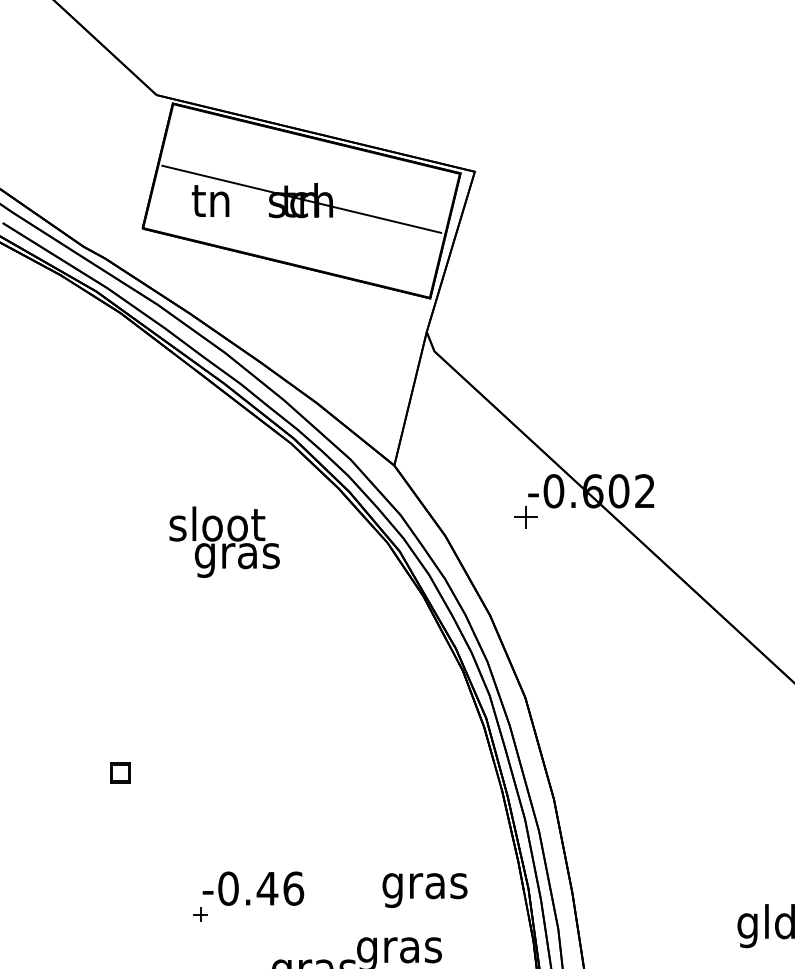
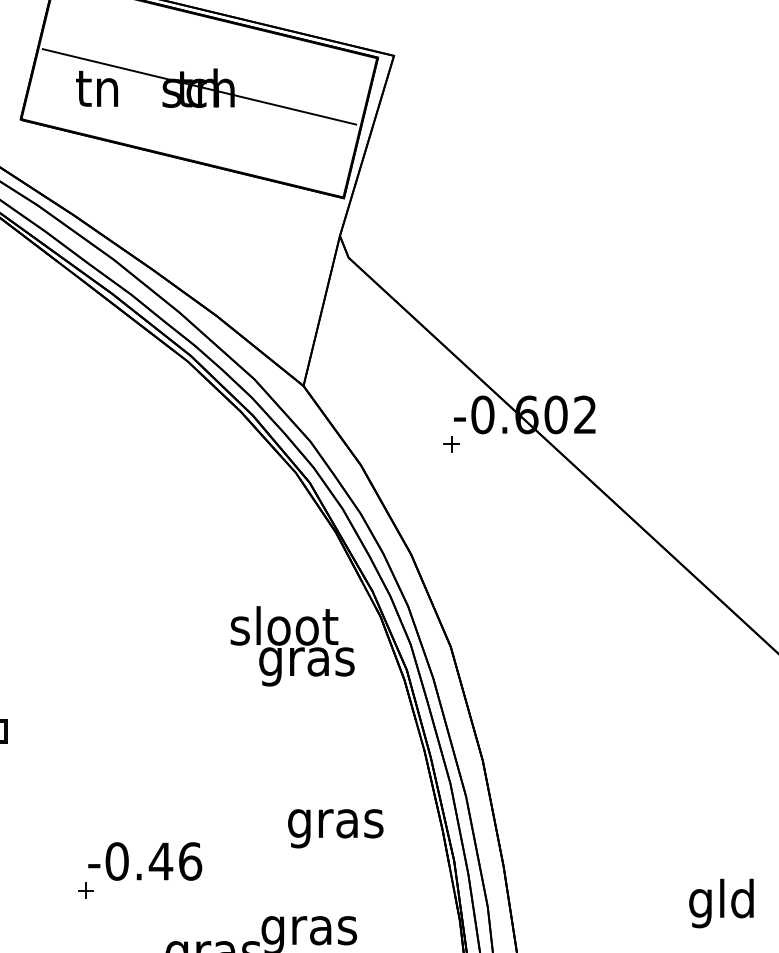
part: (526, 517) -> (452, 444), size x0.62
text: (224, 541) -> (292, 645), moved
text: (424, 890) -> (335, 828), moved

